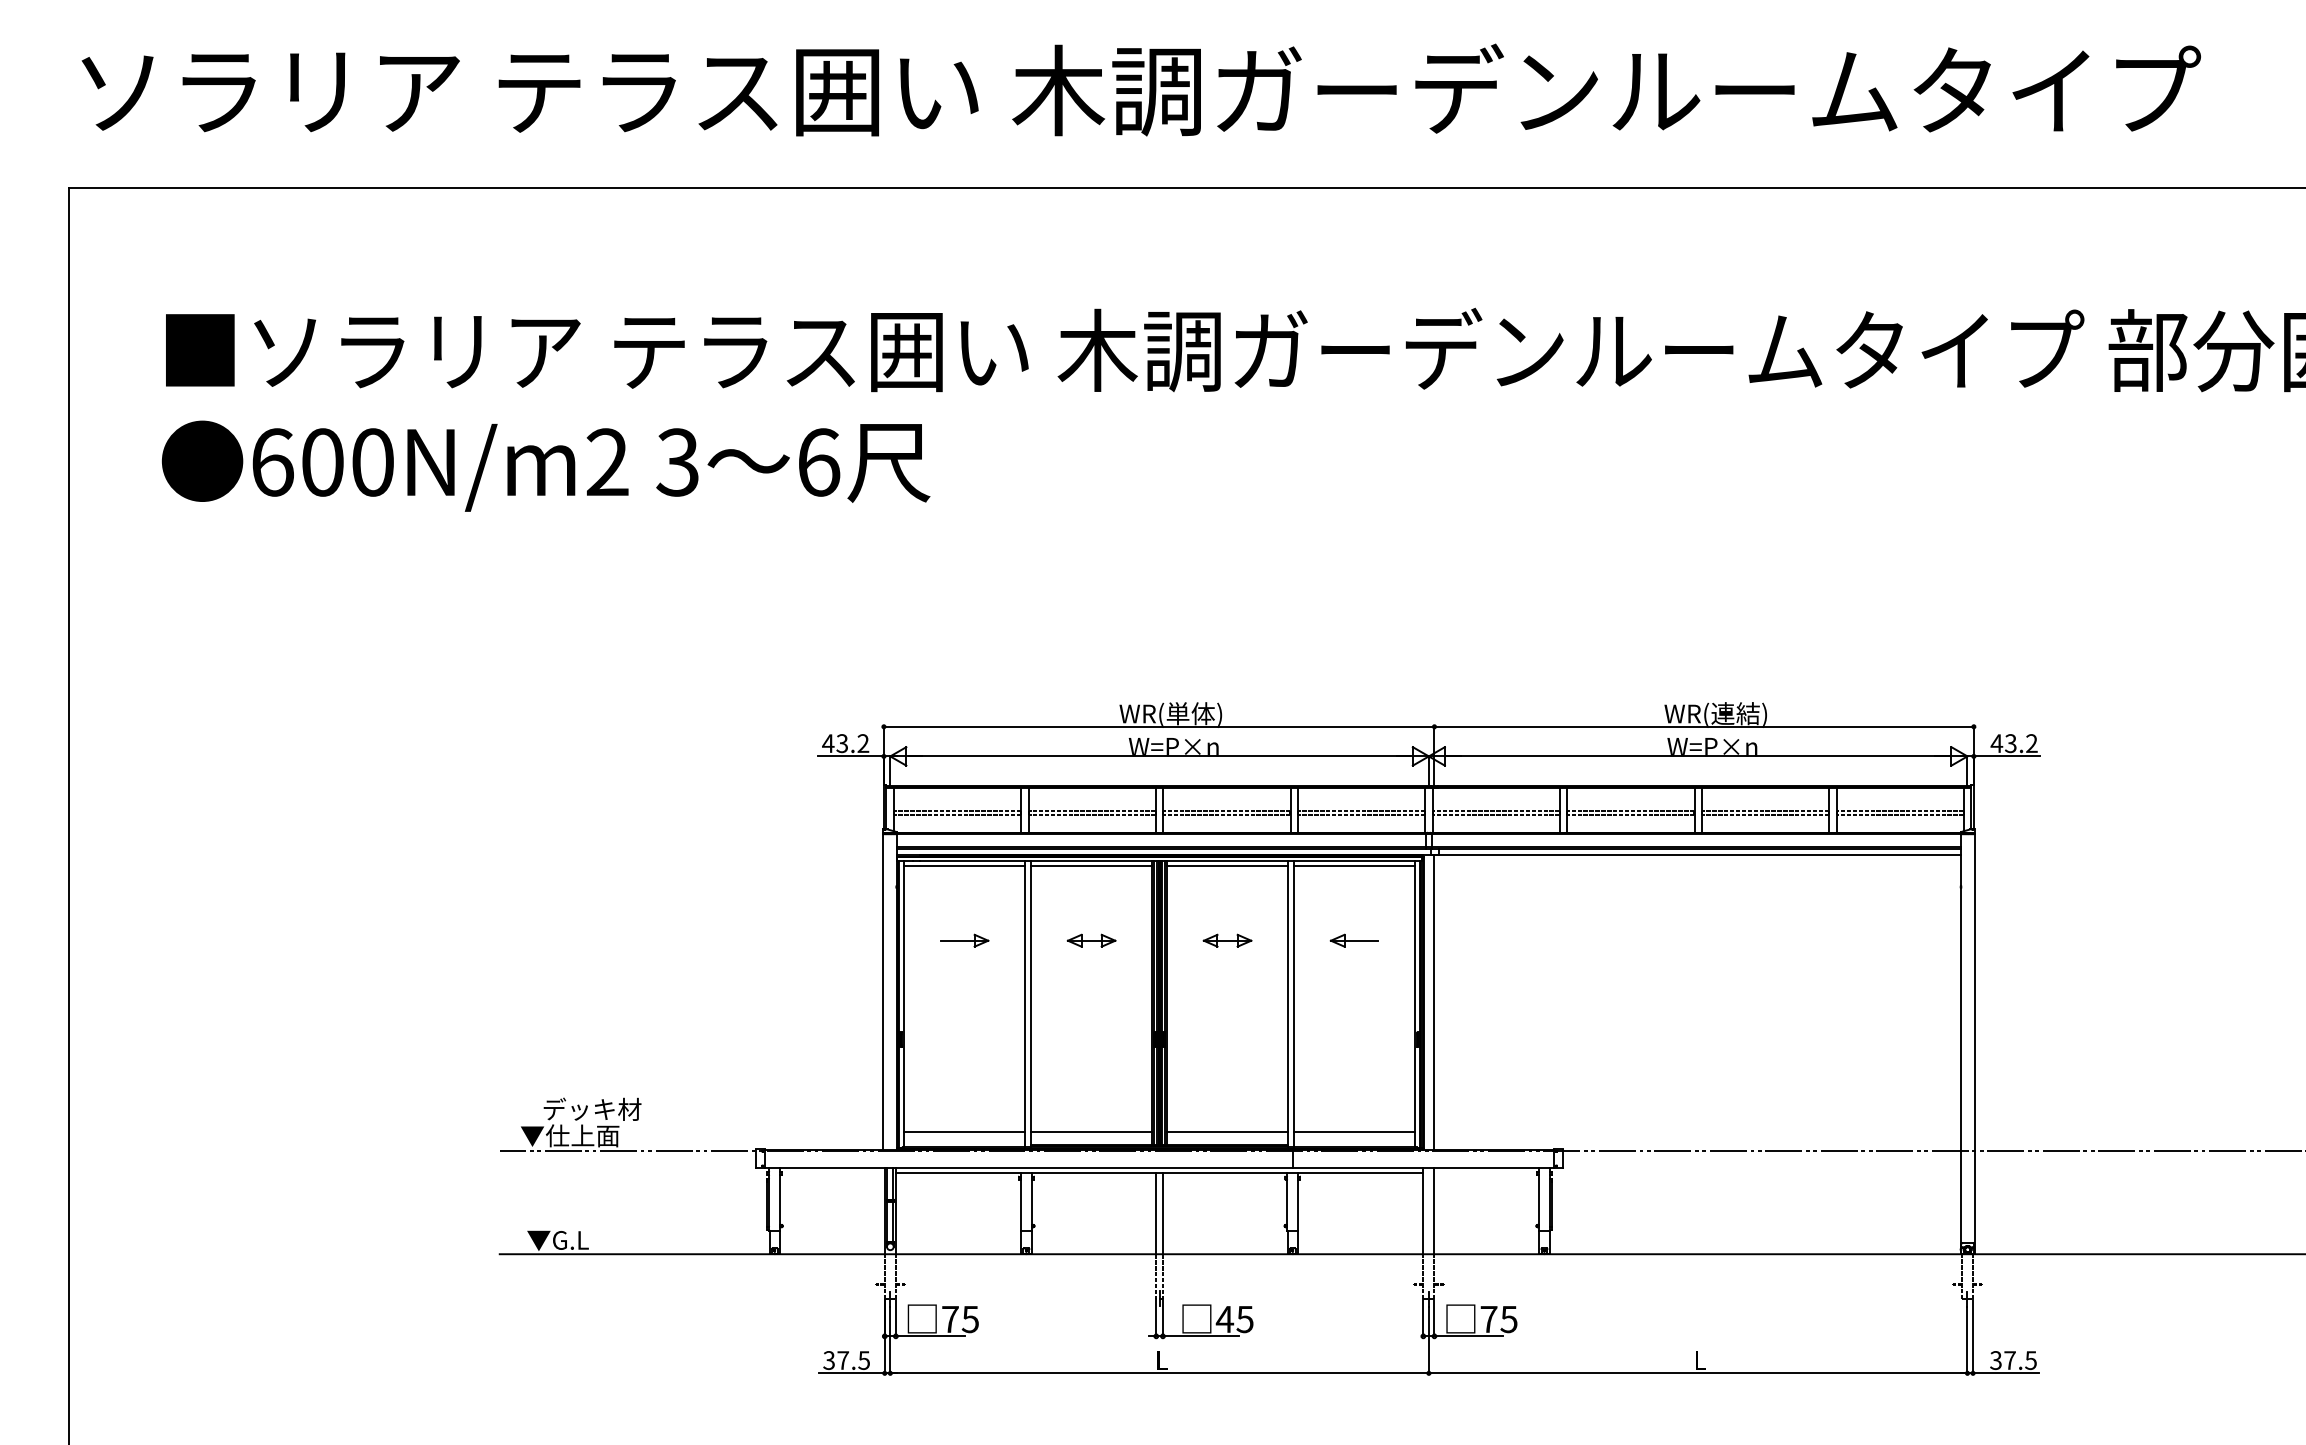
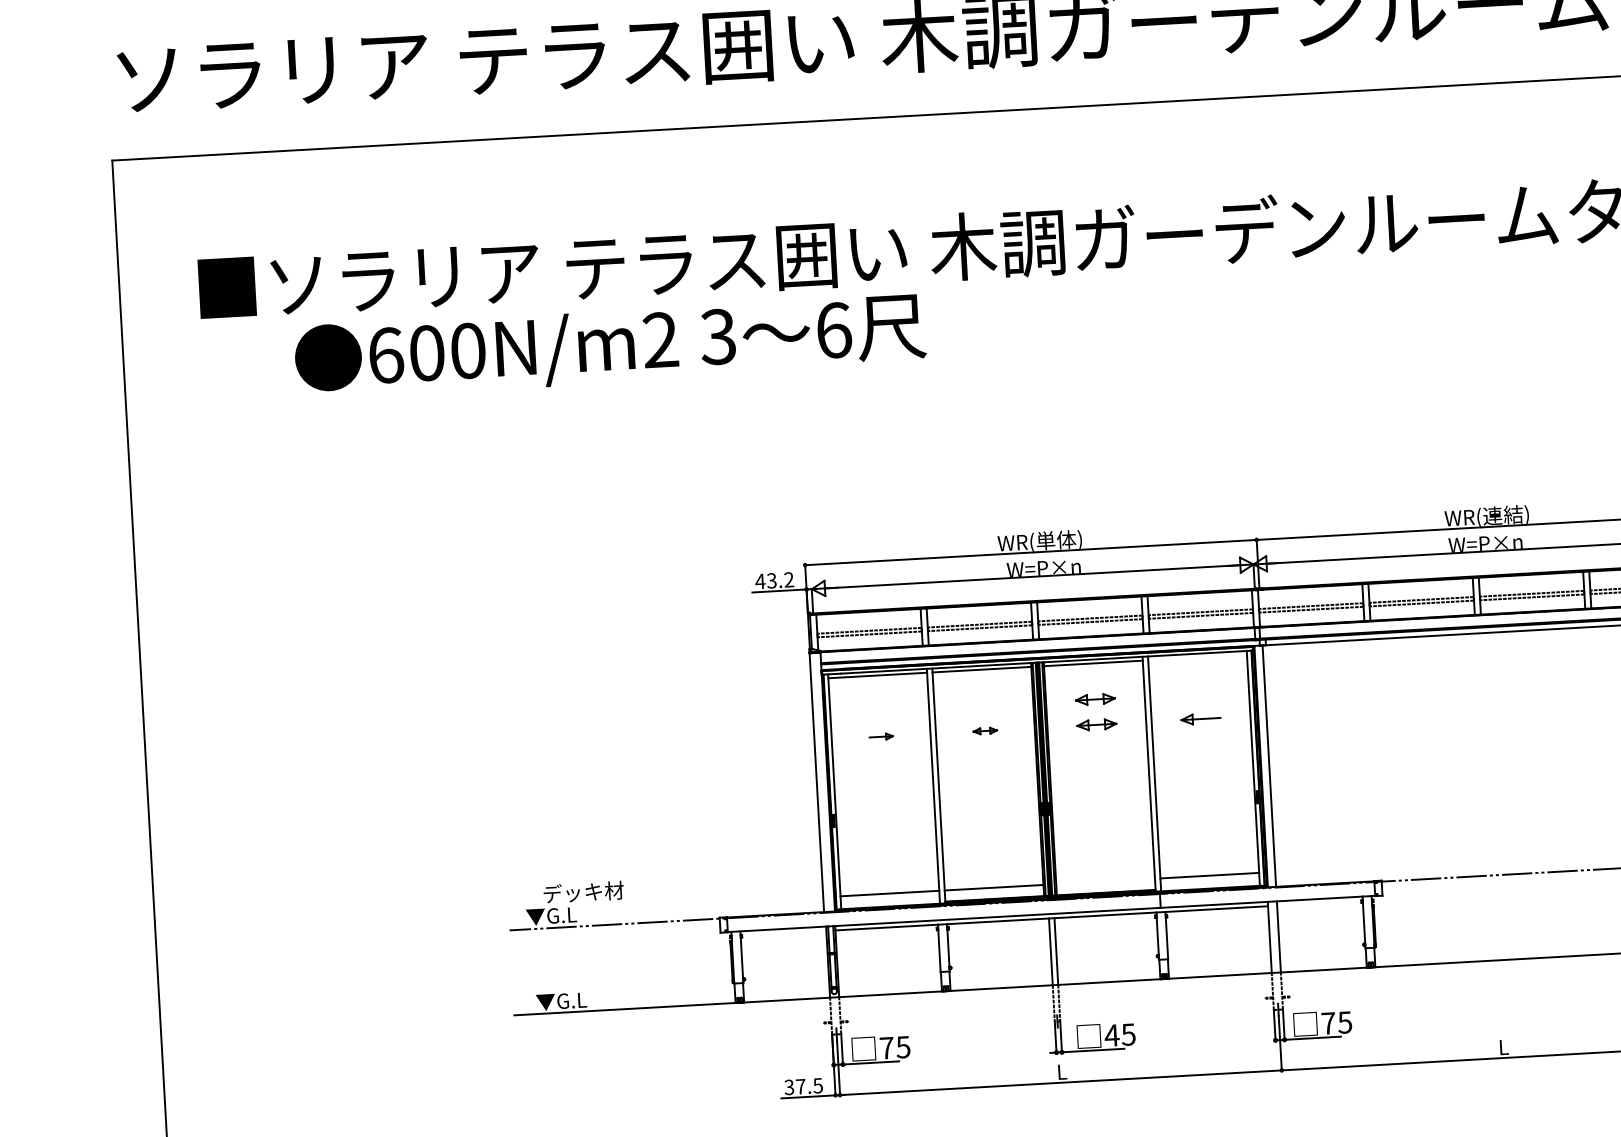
text: (545, 465) -> (609, 345), moved
line: (1354, 865) -> (1197, 657), removed
part: (1227, 909) -> (1095, 699), added
part: (964, 940) -> (881, 736), size x0.6
part: (1091, 940) -> (985, 730), size x0.6
line: (1227, 1131) -> (1105, 881), removed
text: (582, 1135) -> (576, 914), ▼仕上面 -> ▼G.L

